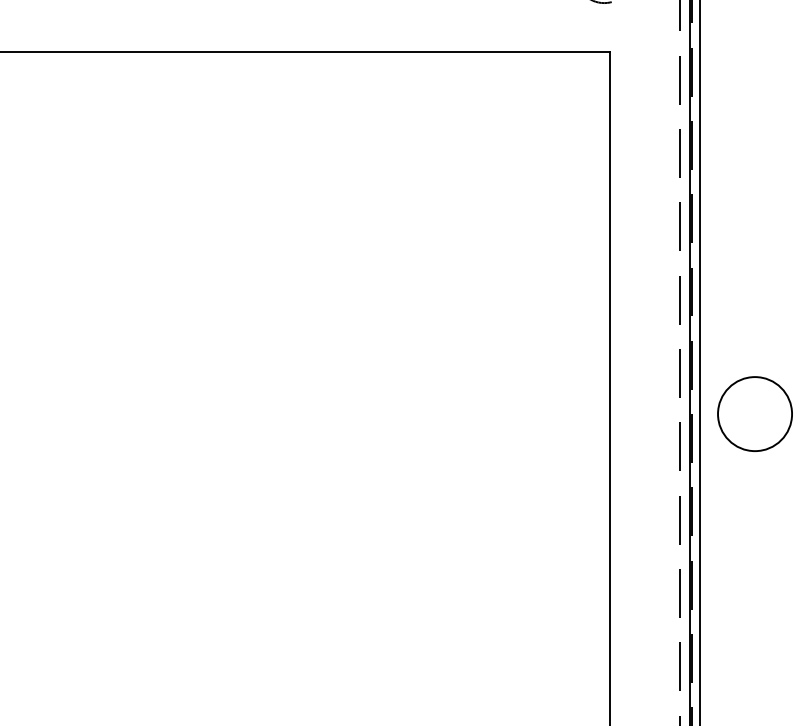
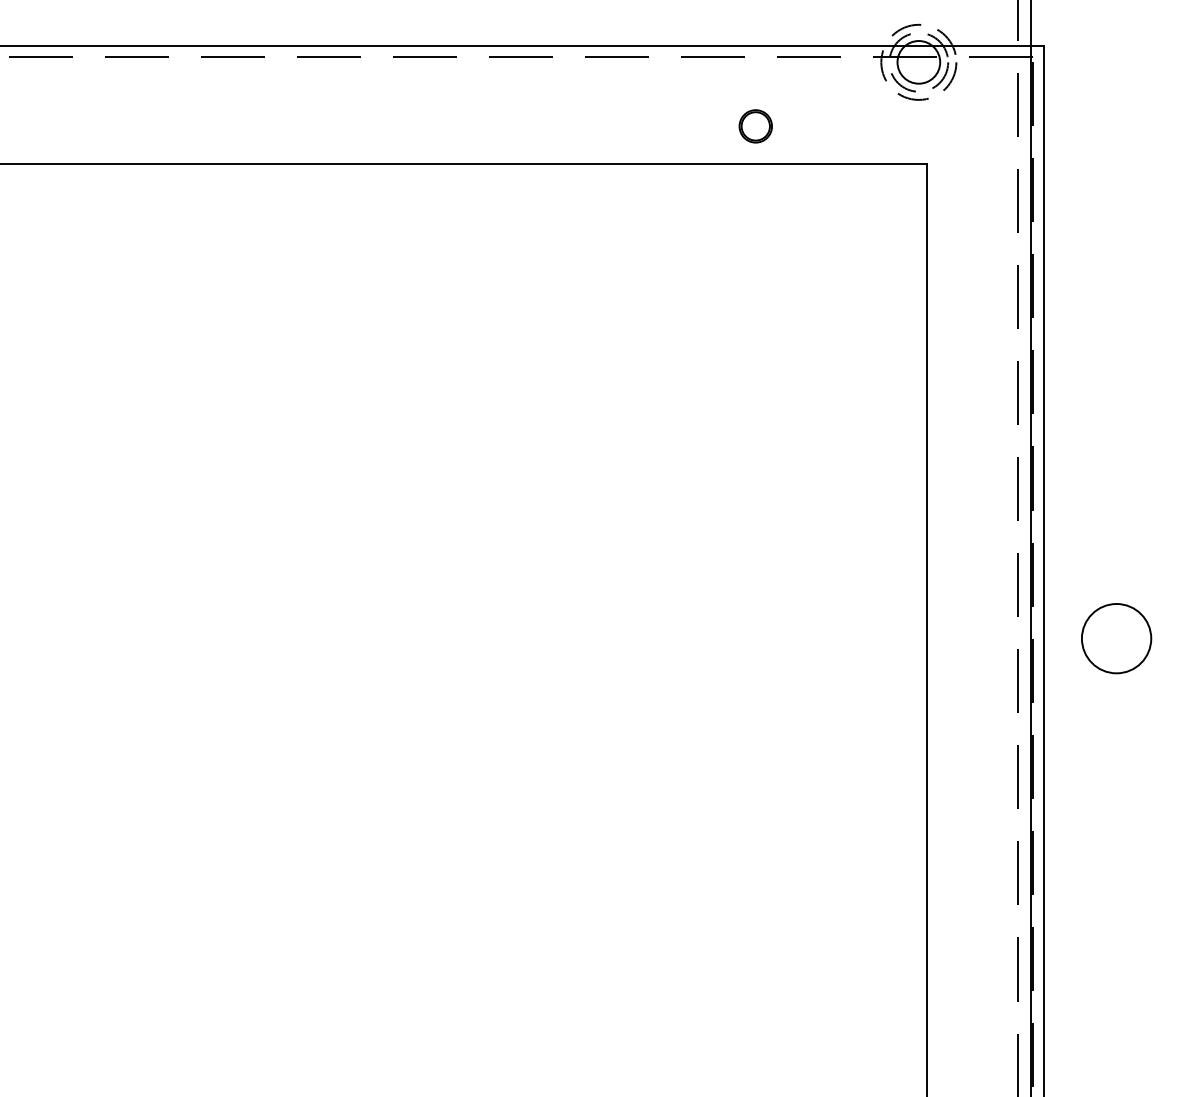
part: (479, 23) -> (755, 126), added
circle: (755, 414) -> (1116, 638), size x0.71

